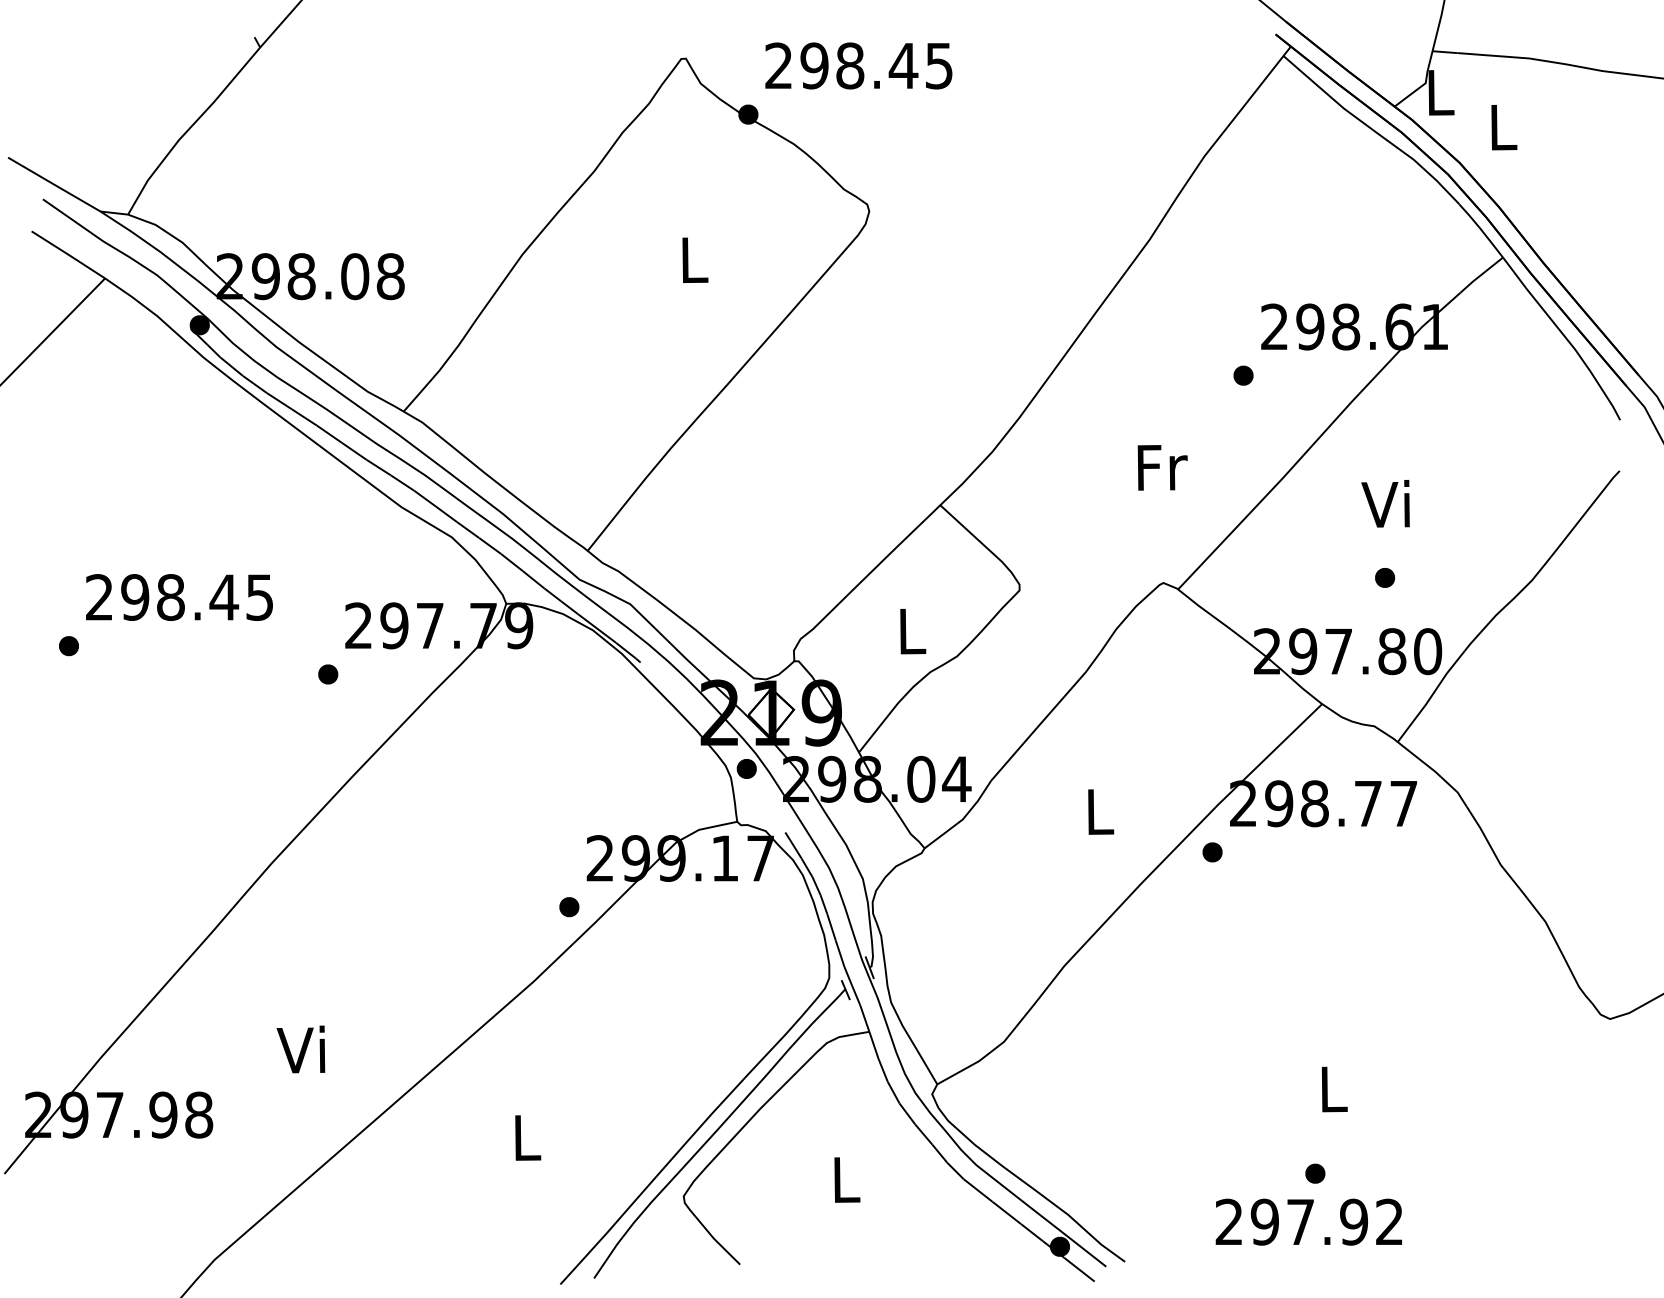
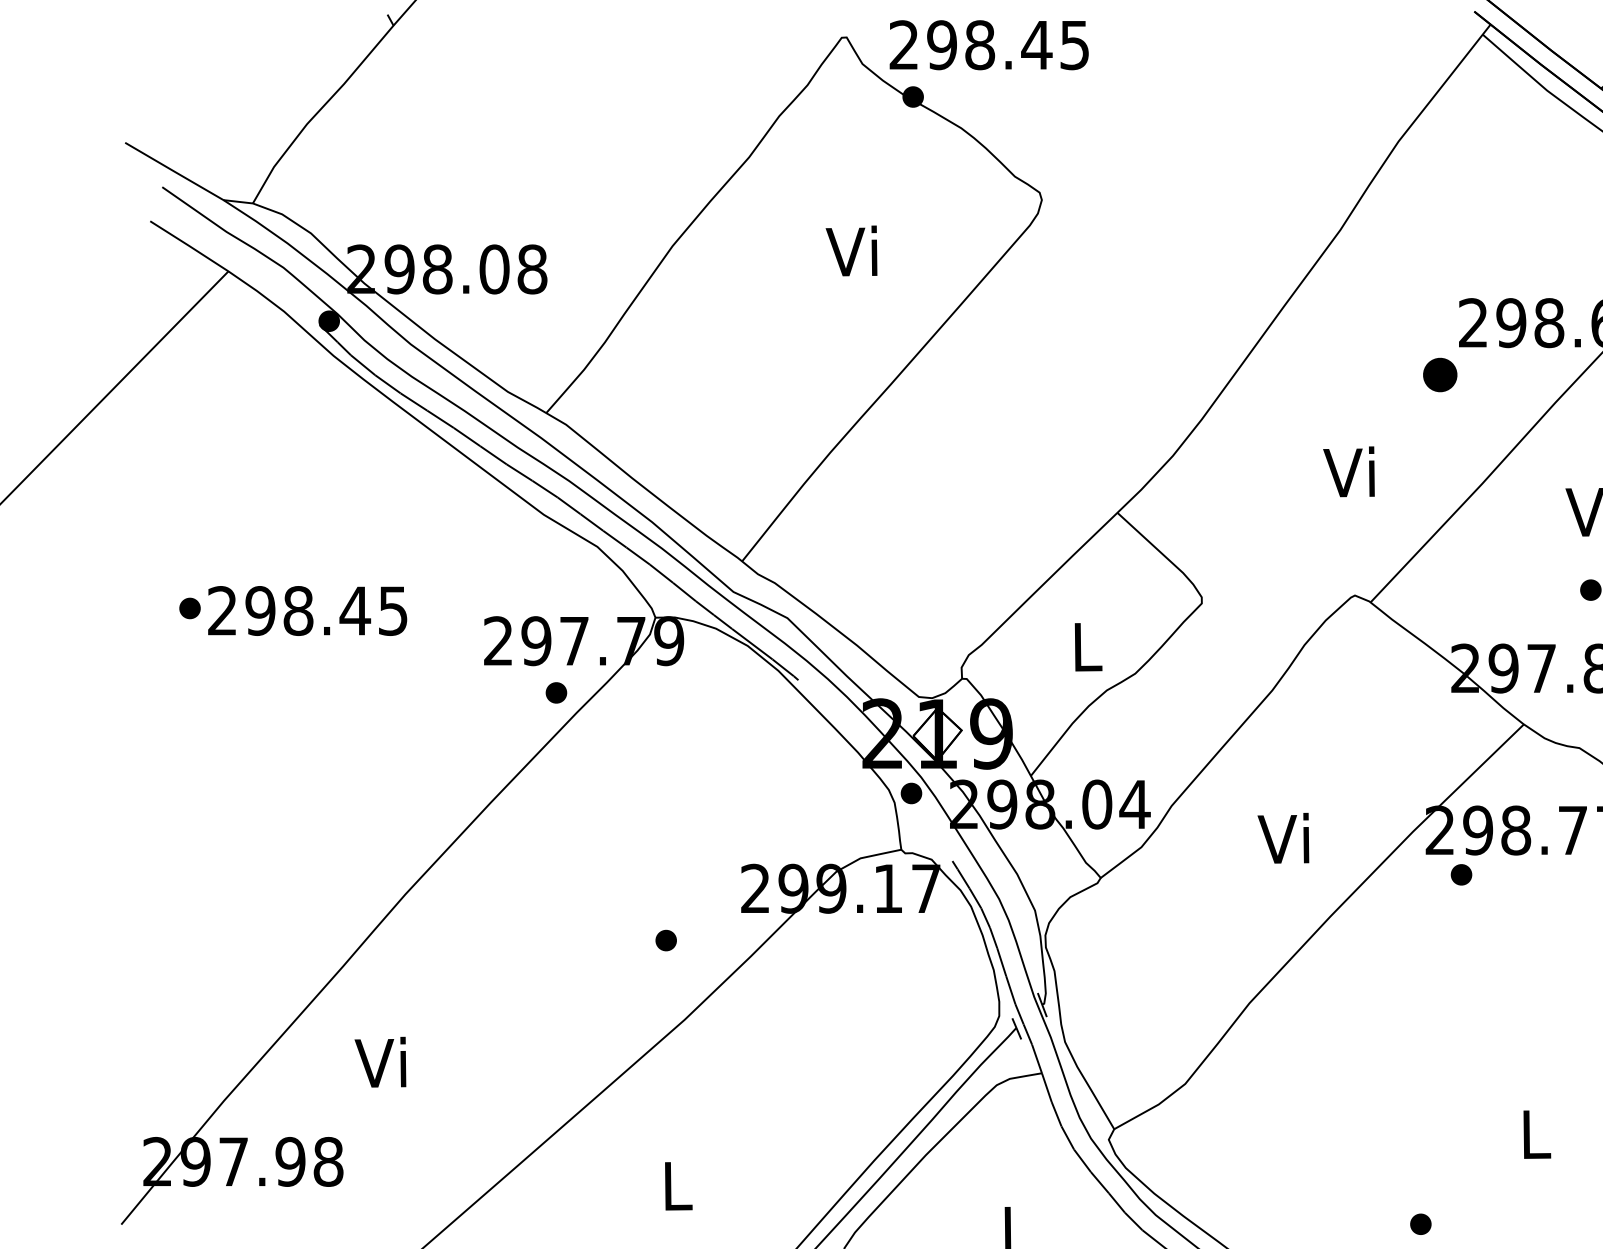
text: (858, 65) -> (988, 44), moved
text: (690, 258) -> (851, 250), L -> Vi
part: (1243, 375) -> (1440, 374), size x1.6
text: (1160, 466) -> (1351, 471), Fr -> Vi
part: (68, 646) -> (189, 608), moved
part: (328, 674) -> (556, 692), moved
text: (1096, 810) -> (1283, 837), L -> Vi
part: (1212, 852) -> (1461, 874), moved
part: (569, 907) -> (666, 940), moved
text: (300, 1049) -> (380, 1062), moved
part: (1315, 1173) -> (1421, 1224), moved

